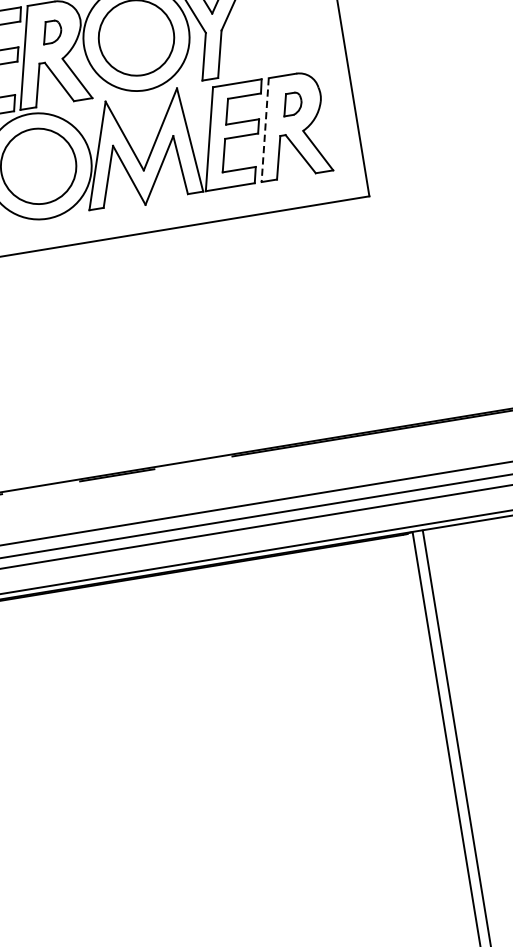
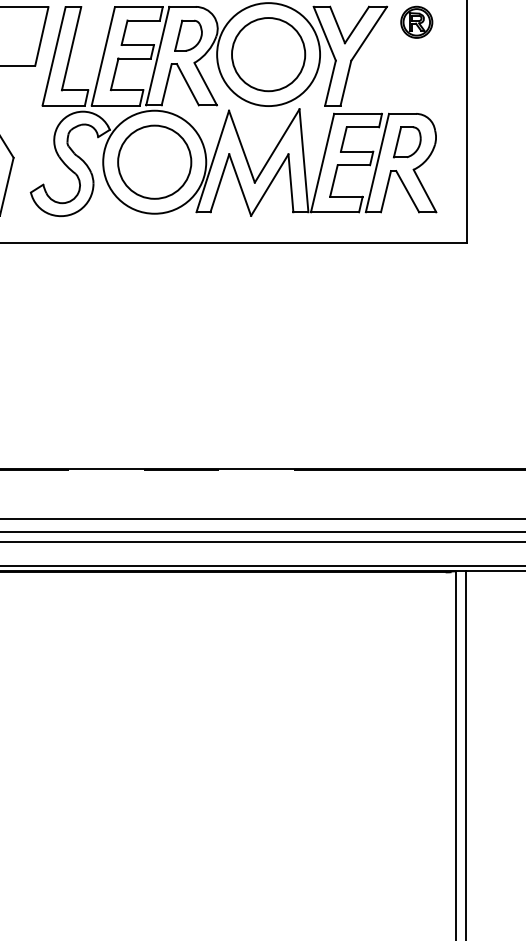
part: (51, 31) -> (188, 35), size x1.43
part: (292, 104) -> (407, 142), size x1.43
line: (265, 130) -> (377, 163), dashed -> solid

